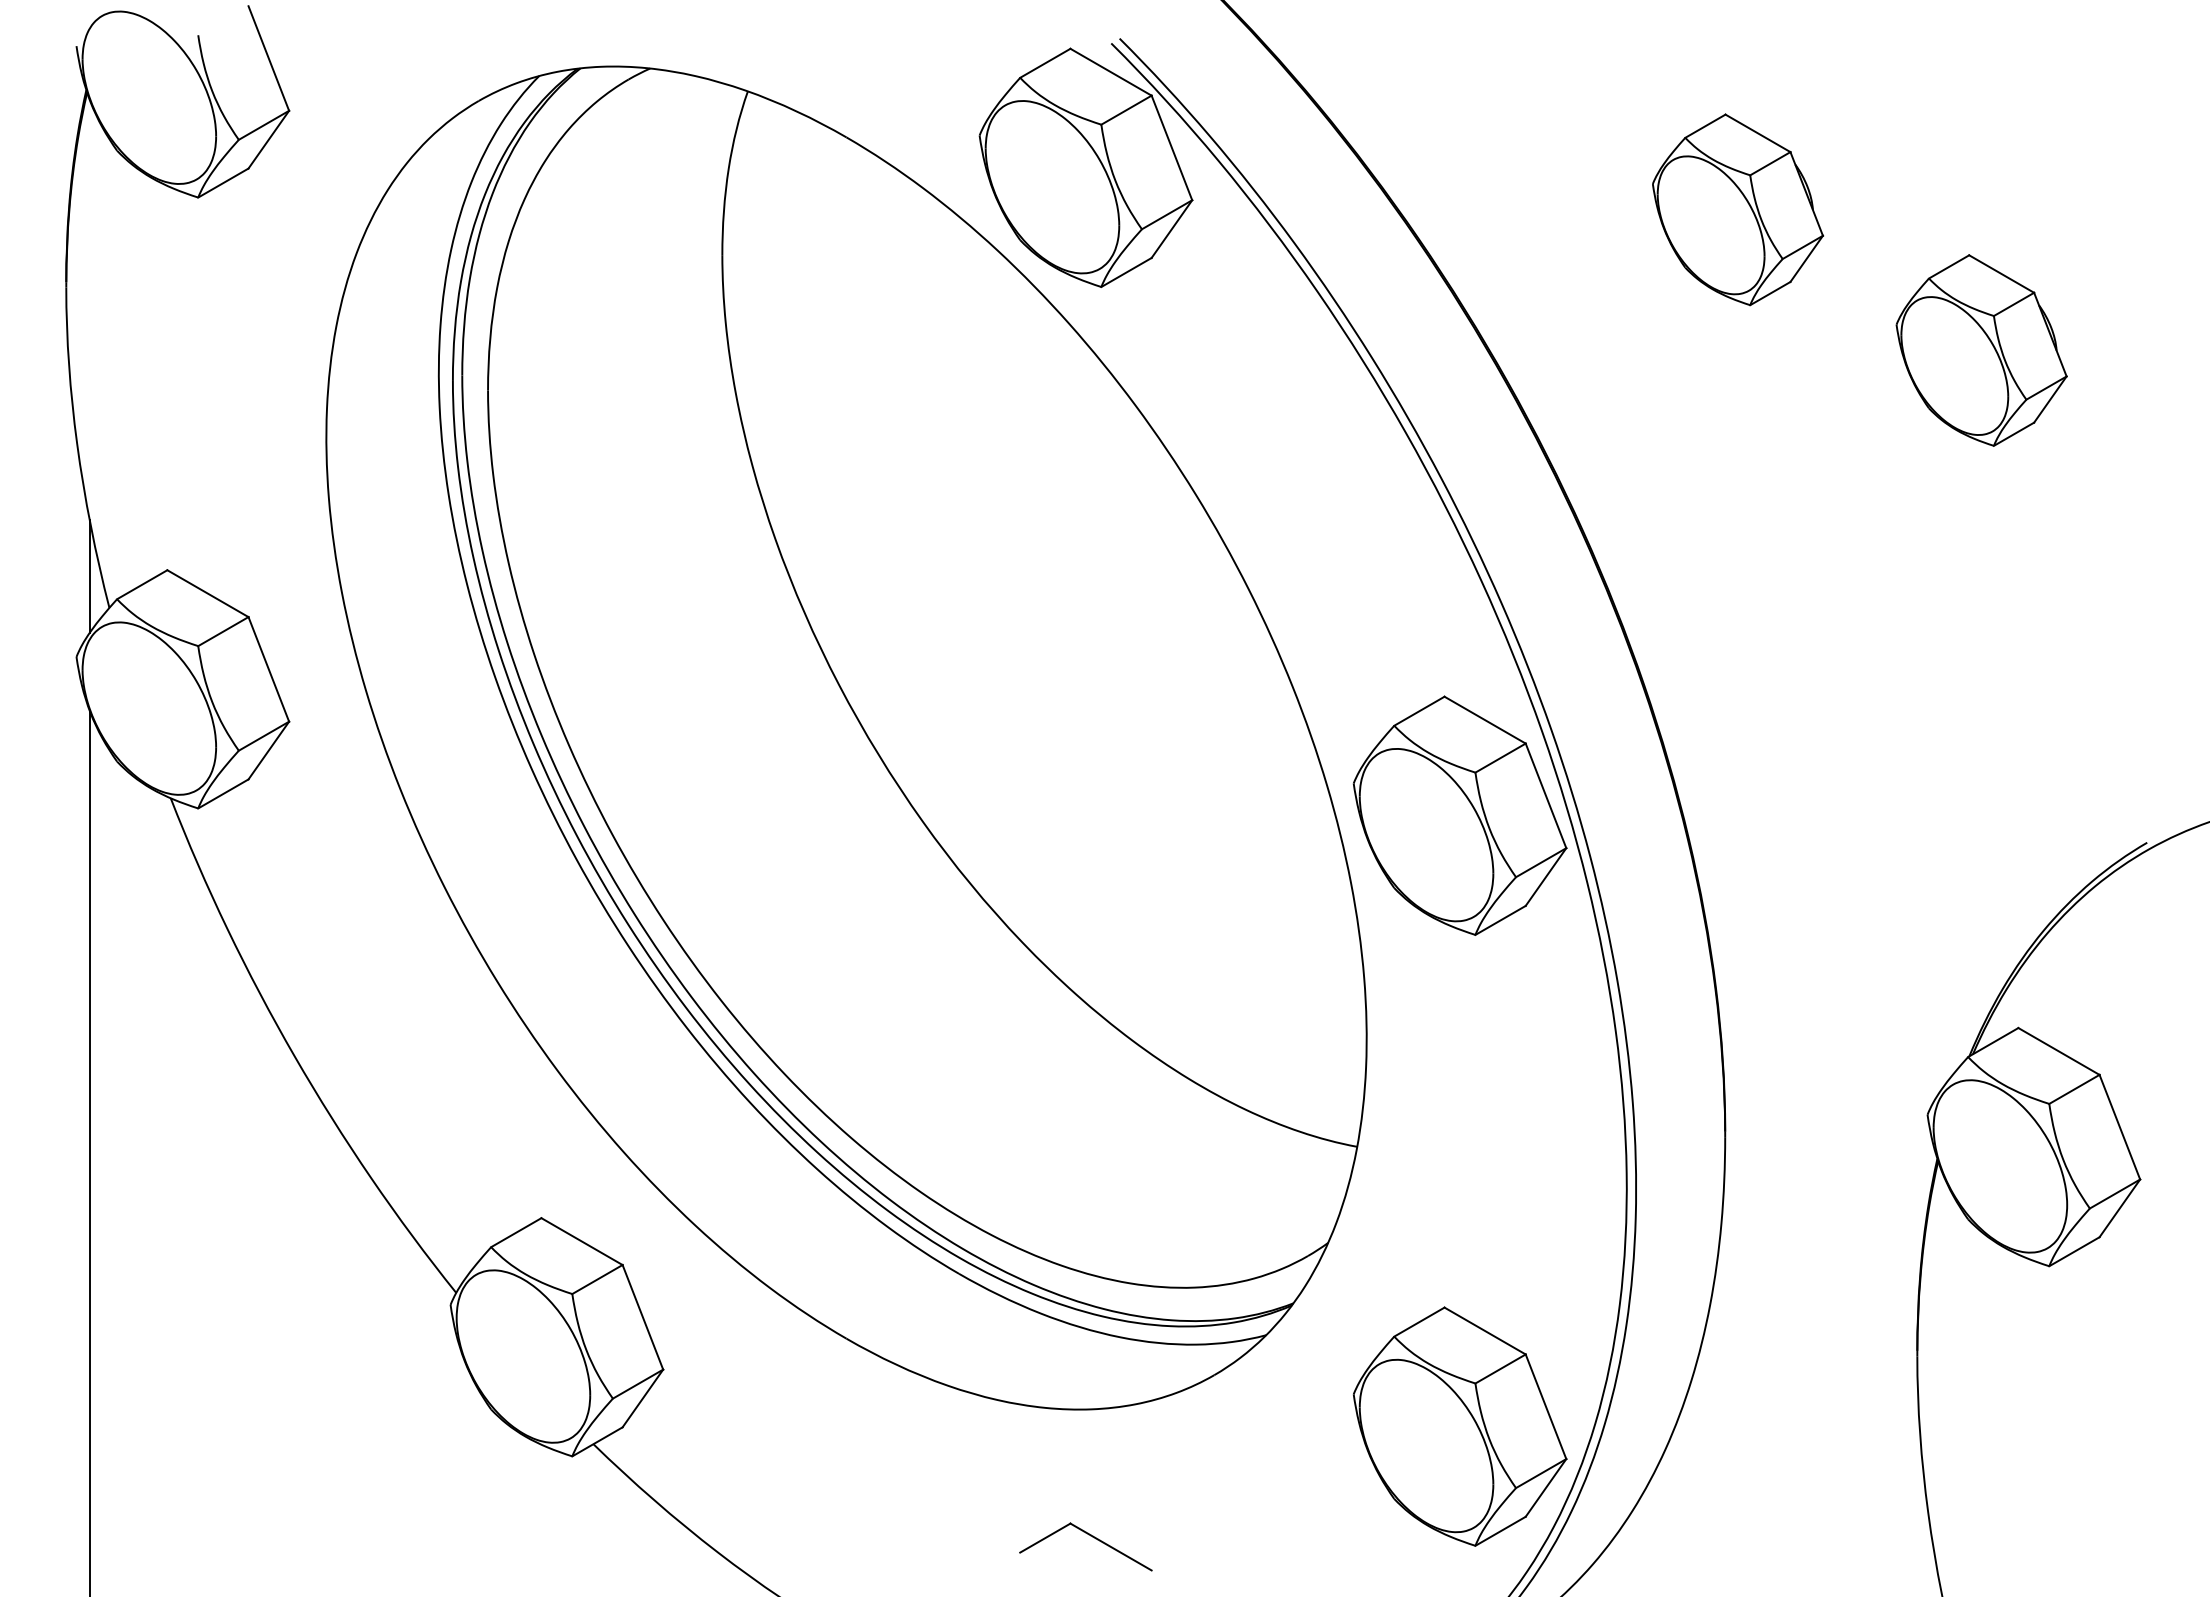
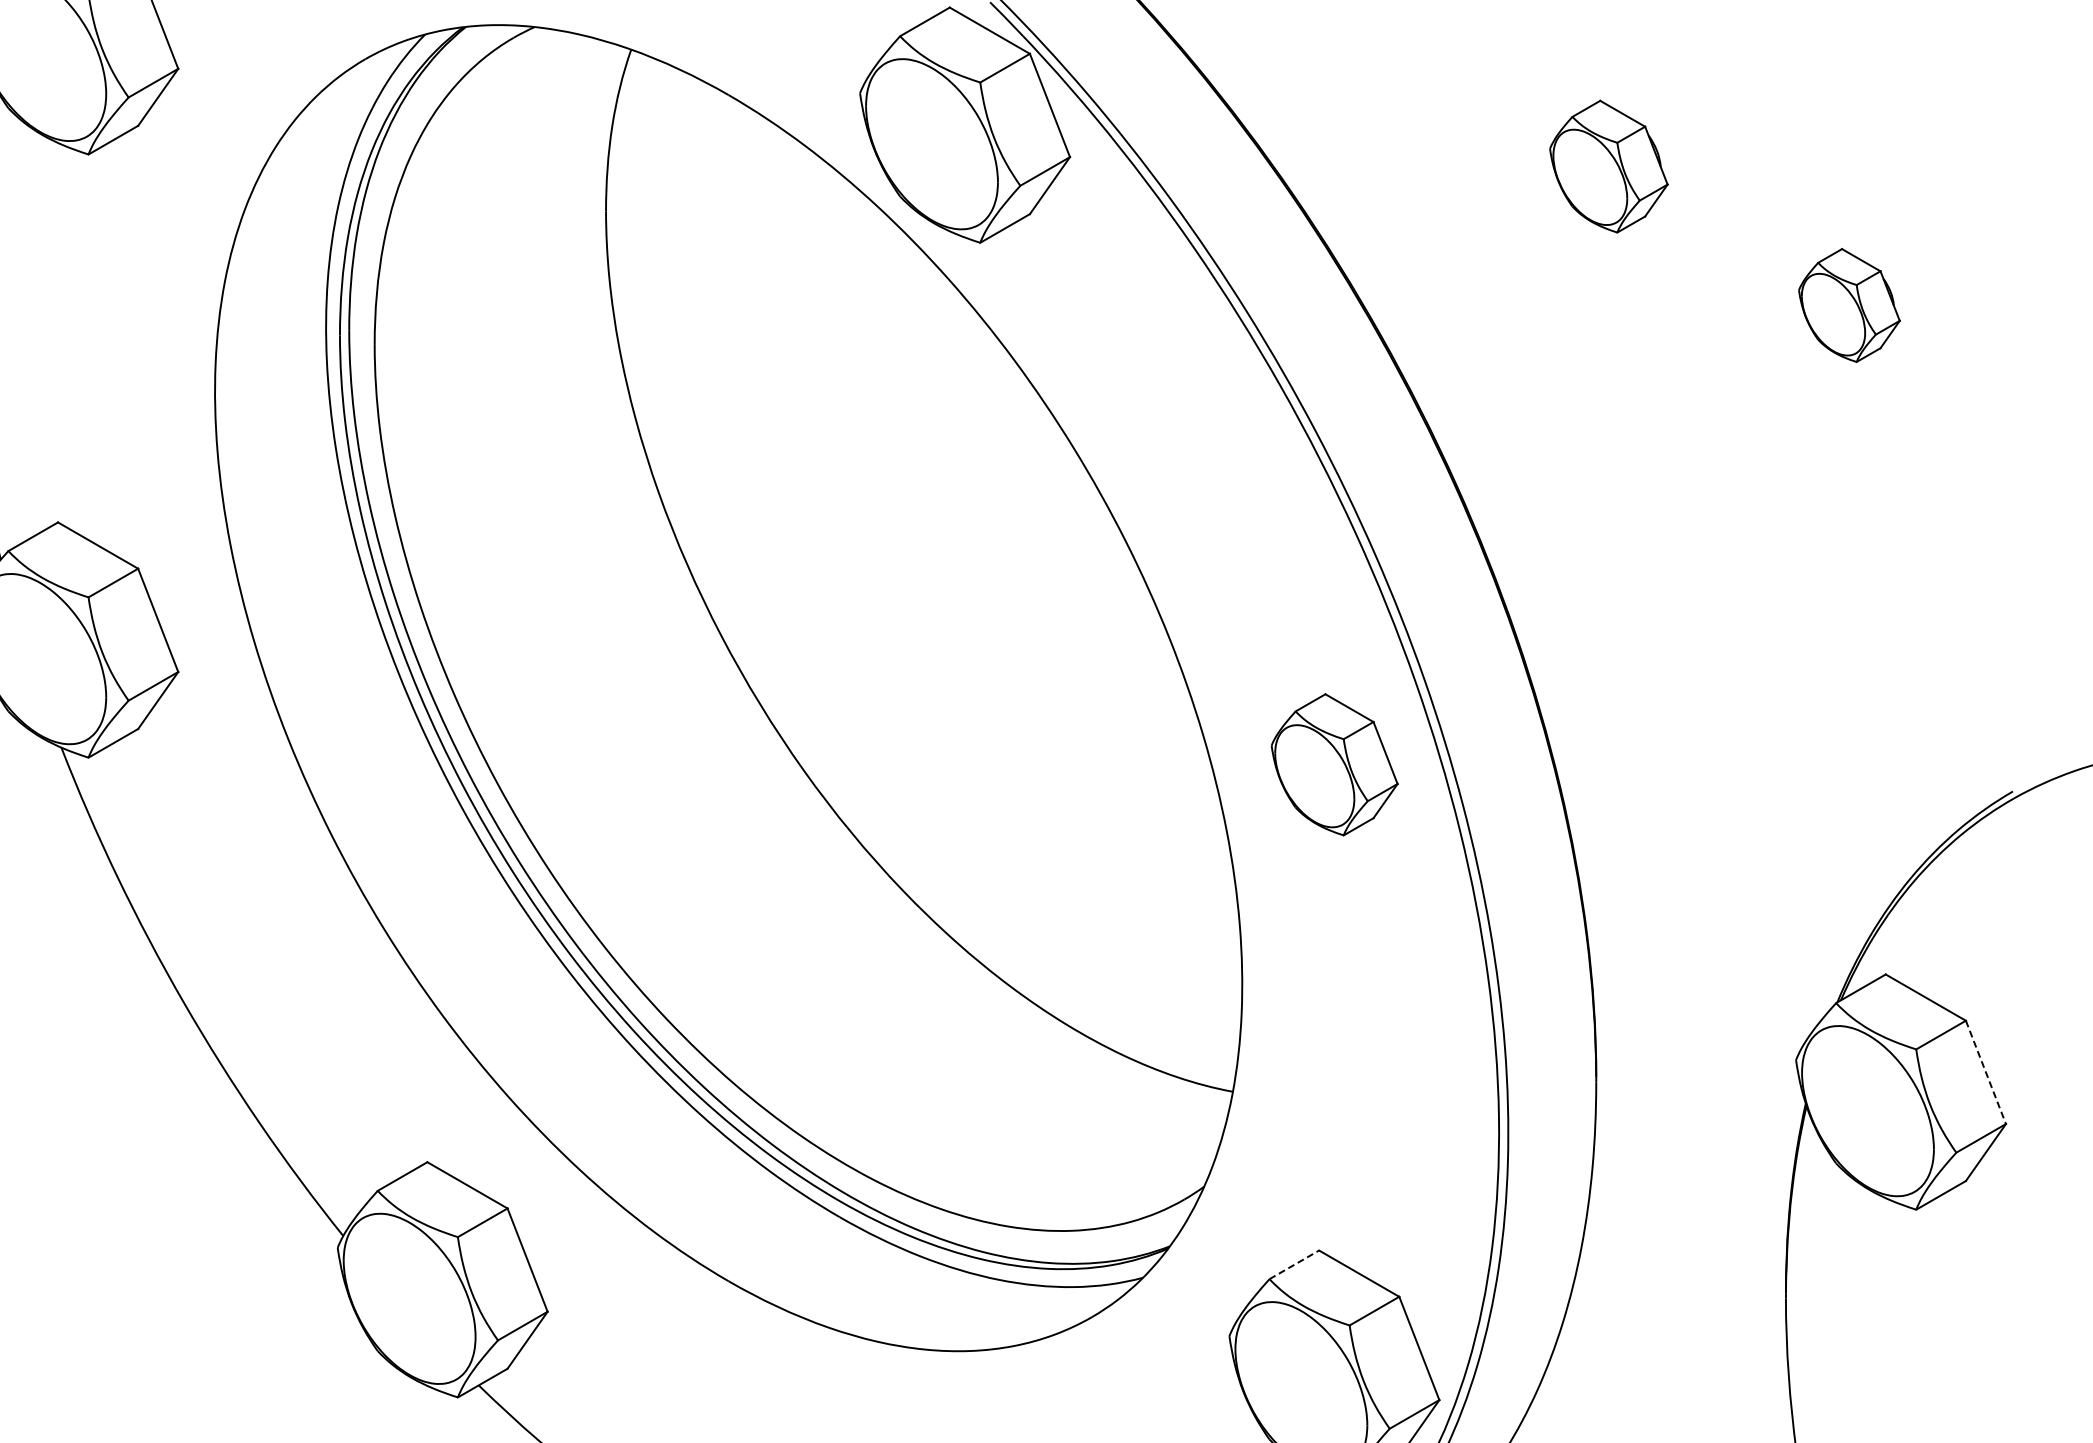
part: (1737, 209) -> (1608, 166), size x0.7
part: (1981, 350) -> (1849, 305), size x0.6
part: (1460, 815) -> (1334, 764), size x0.6
line: (2120, 1127) -> (1986, 1072), solid -> dashed
line: (1419, 1321) -> (1294, 1264), solid -> dashed

